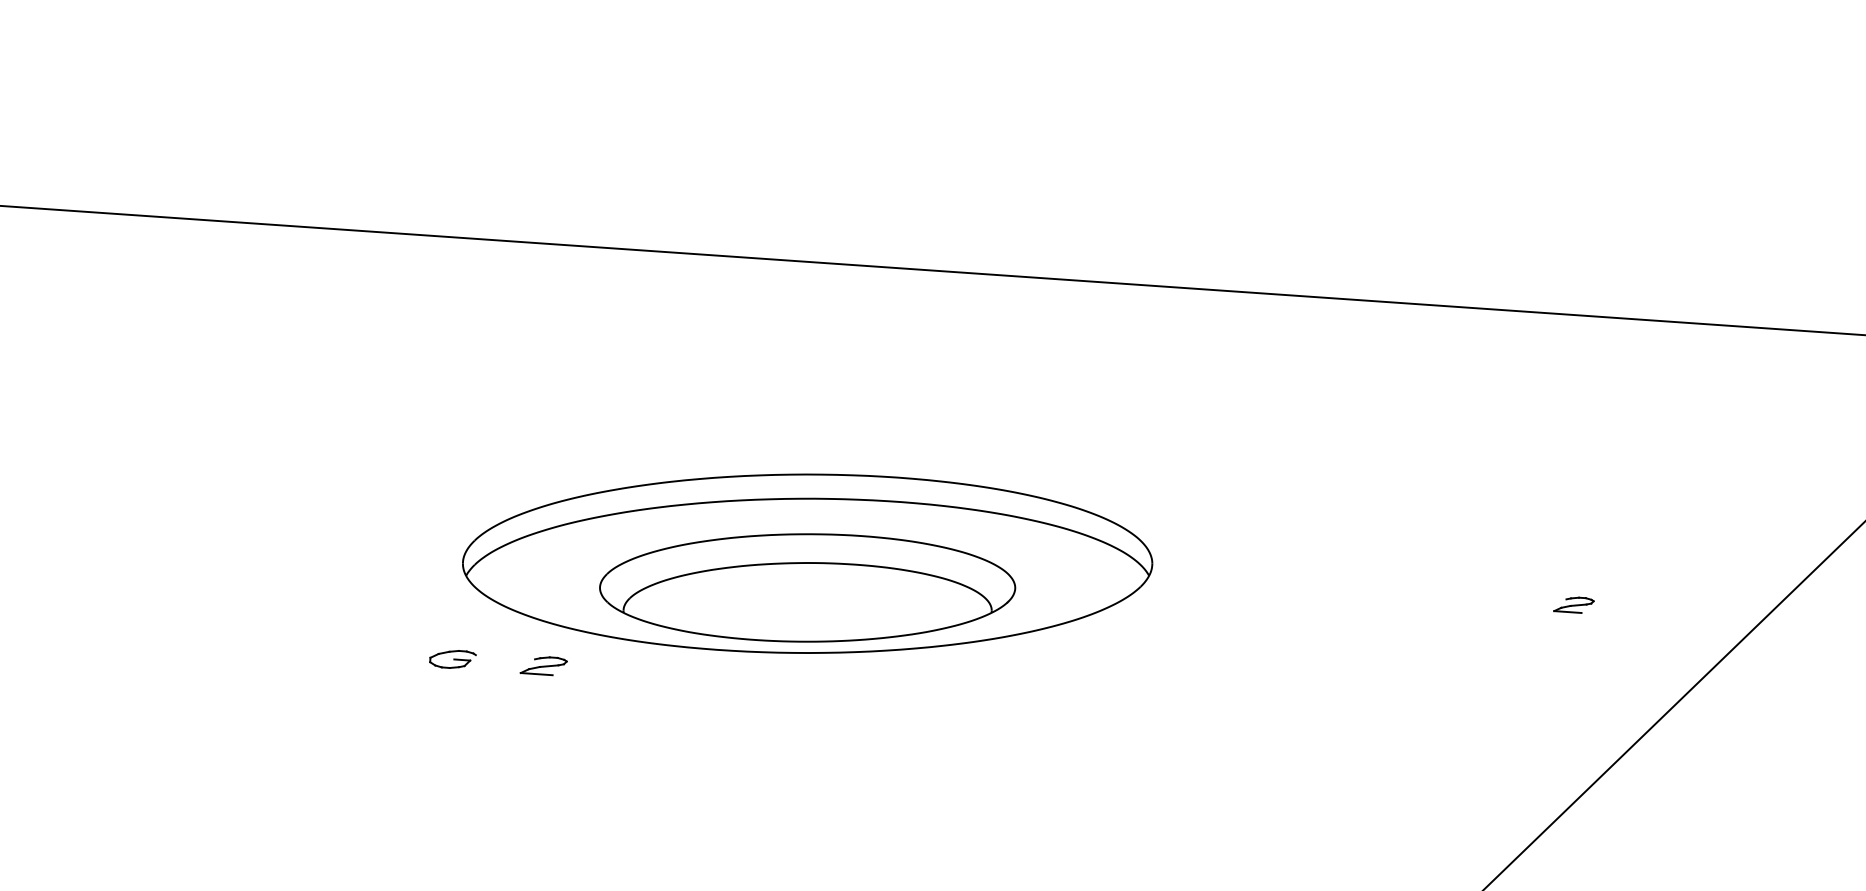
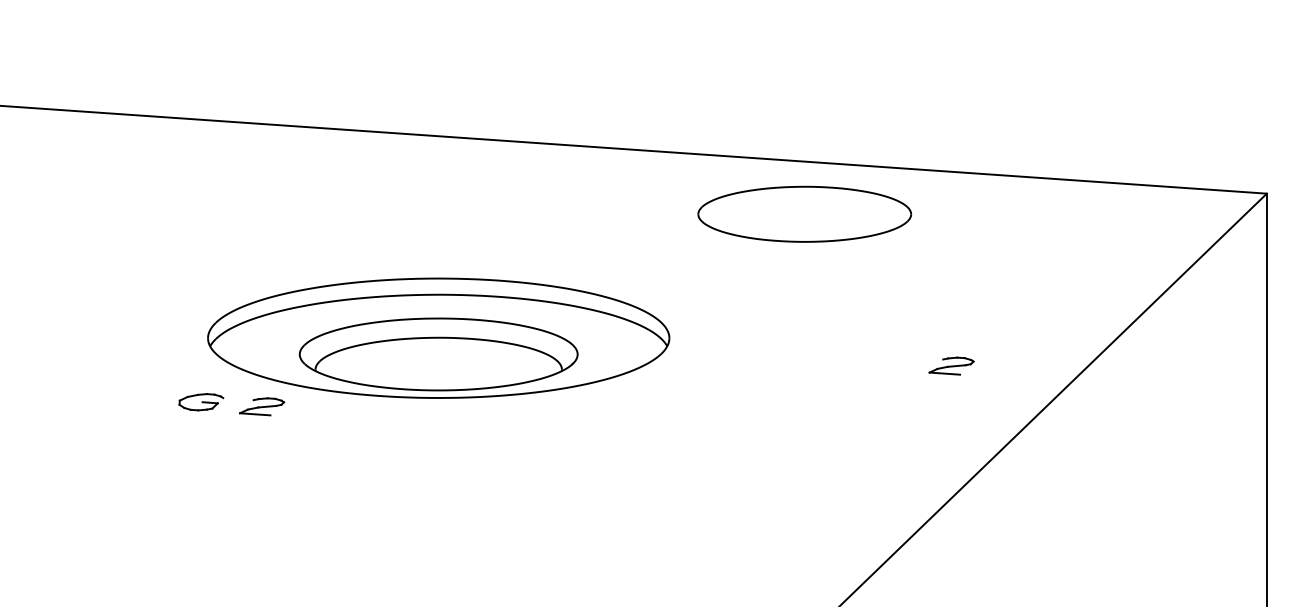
part: (1354, 377) -> (804, 213), added
part: (1573, 604) -> (951, 365), size x1.67
part: (453, 659) -> (201, 402), size x1.43
part: (544, 665) -> (262, 406), size x1.43

